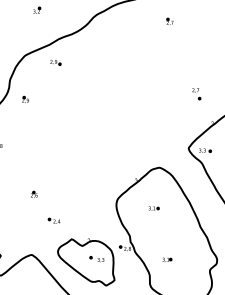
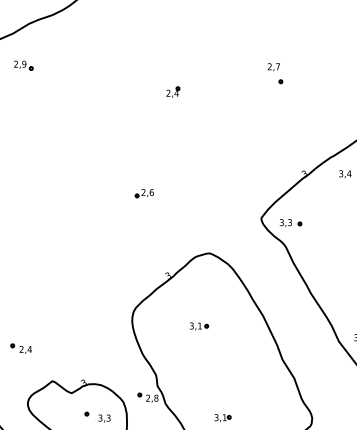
part: (139, 76) -> (173, 90), added
part: (196, 94) -> (275, 74), moved
part: (122, 134) -> (143, 194), added

